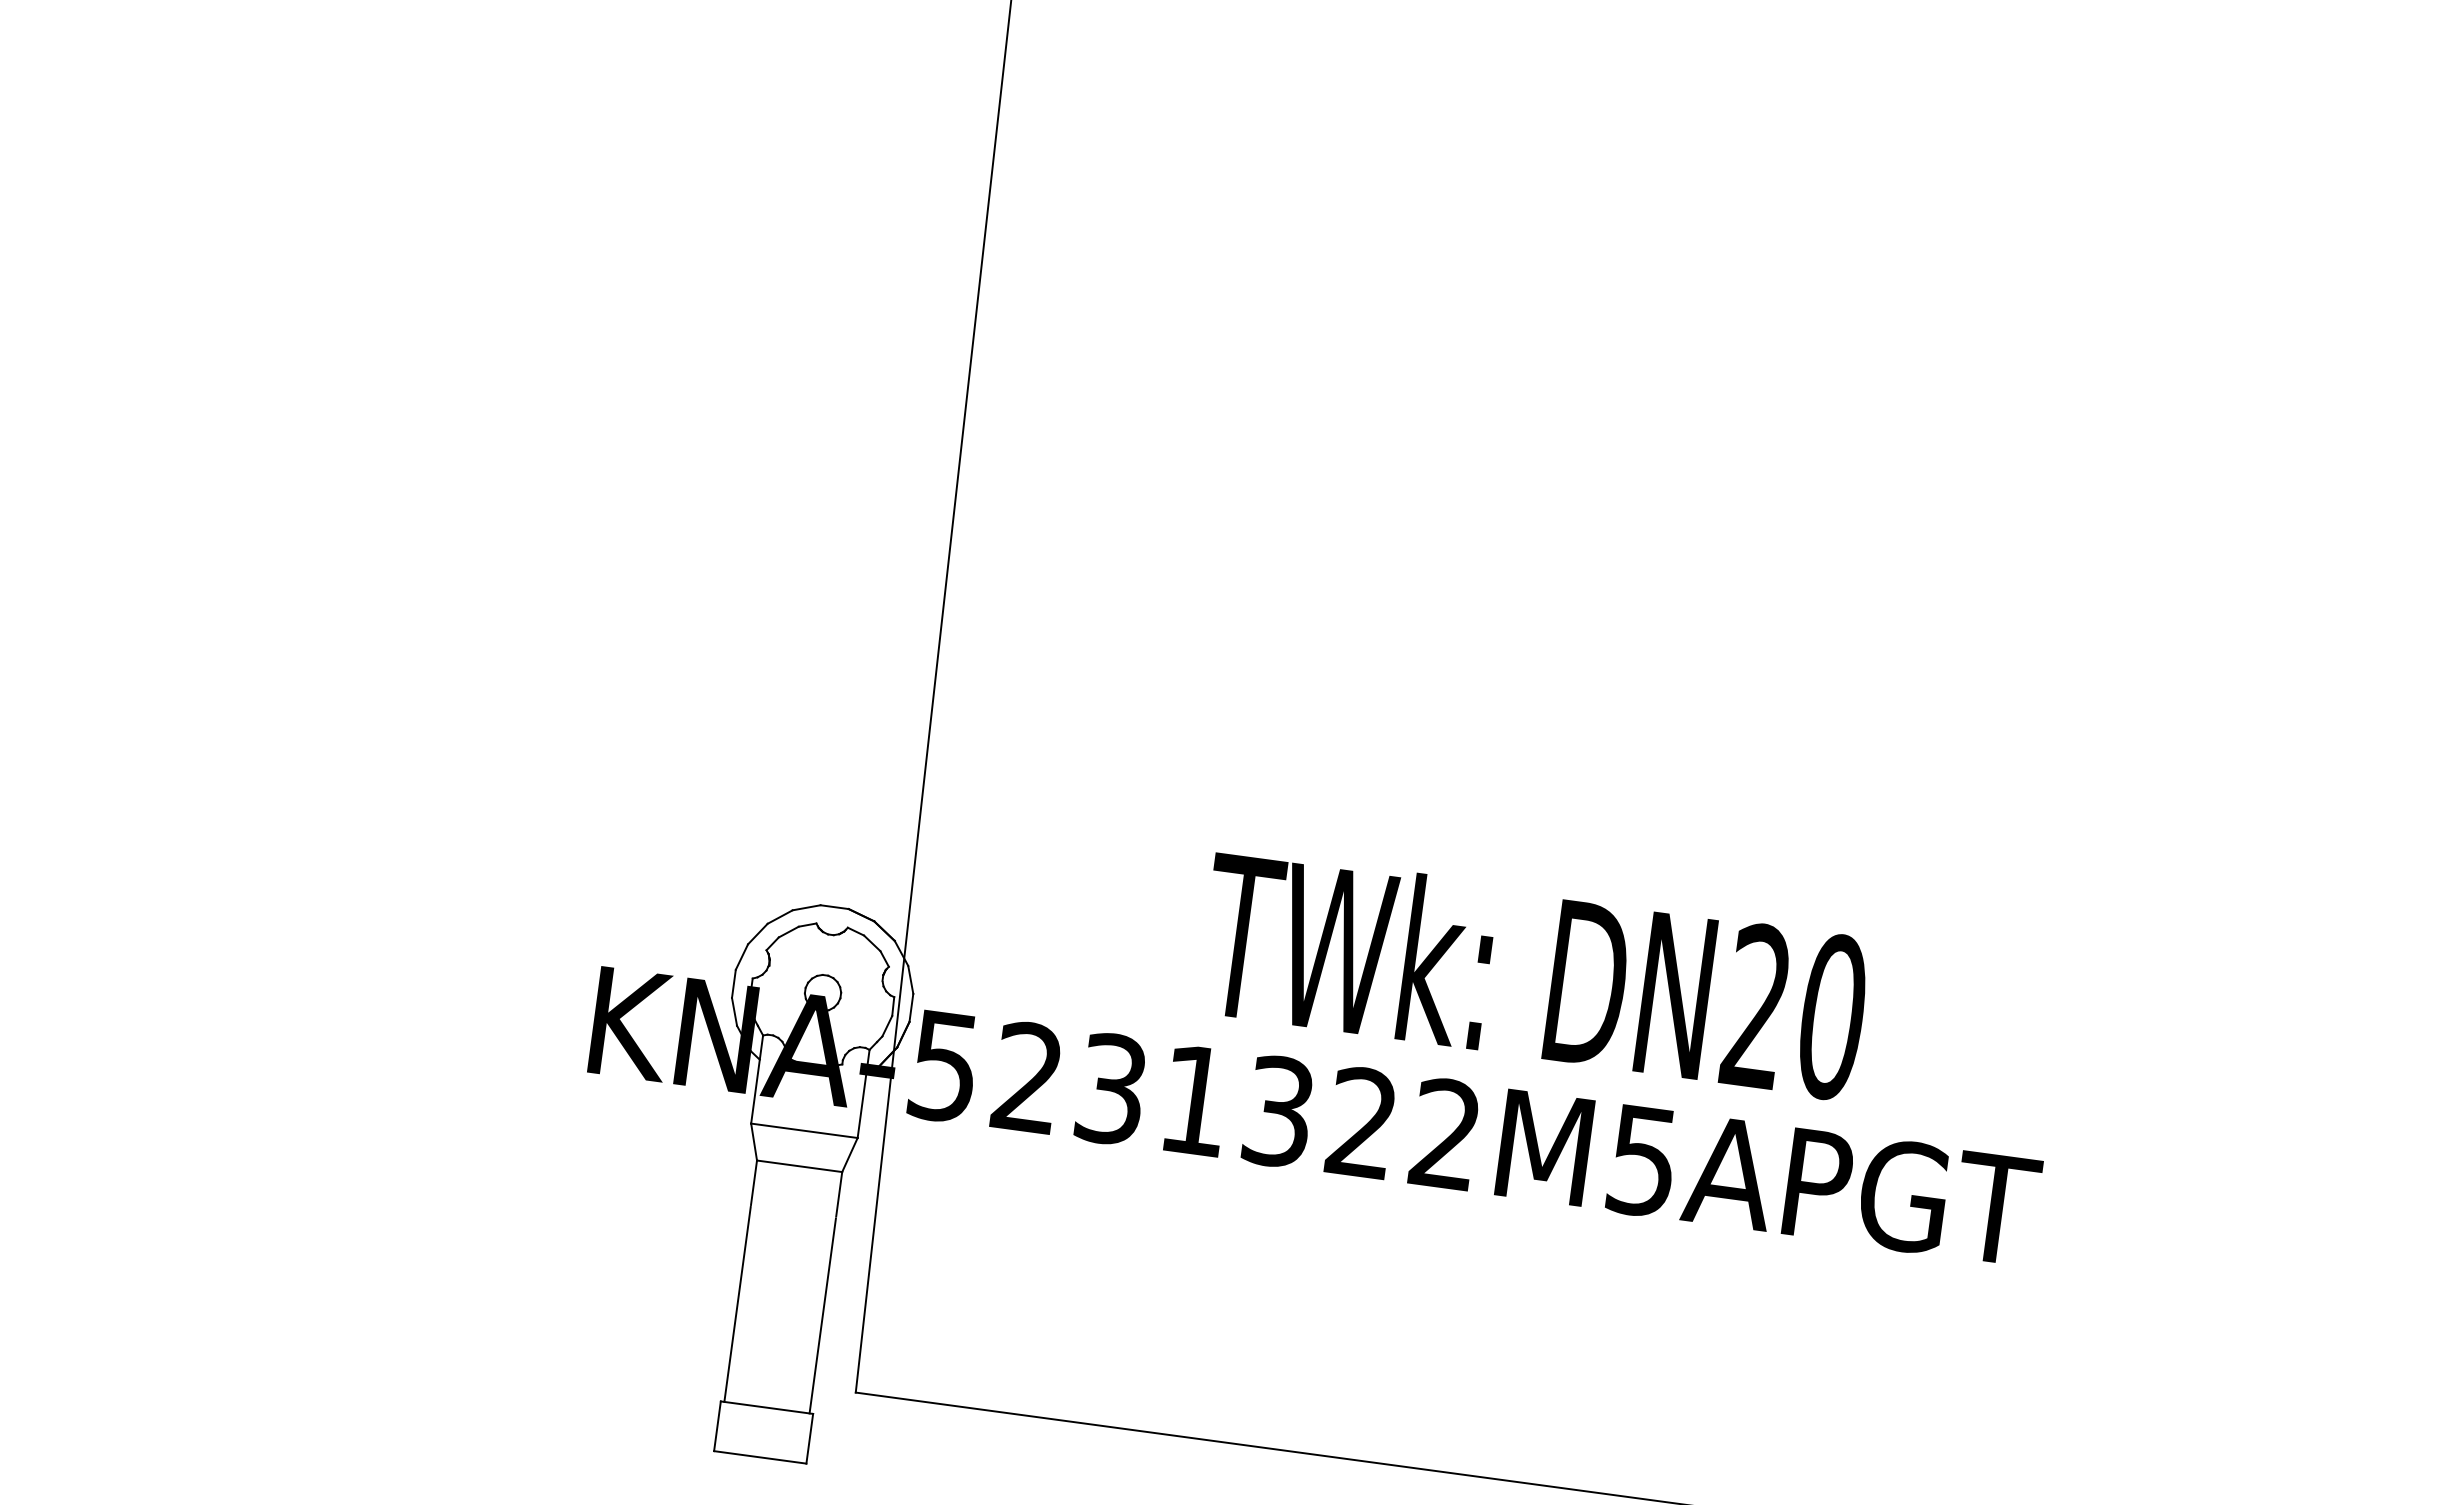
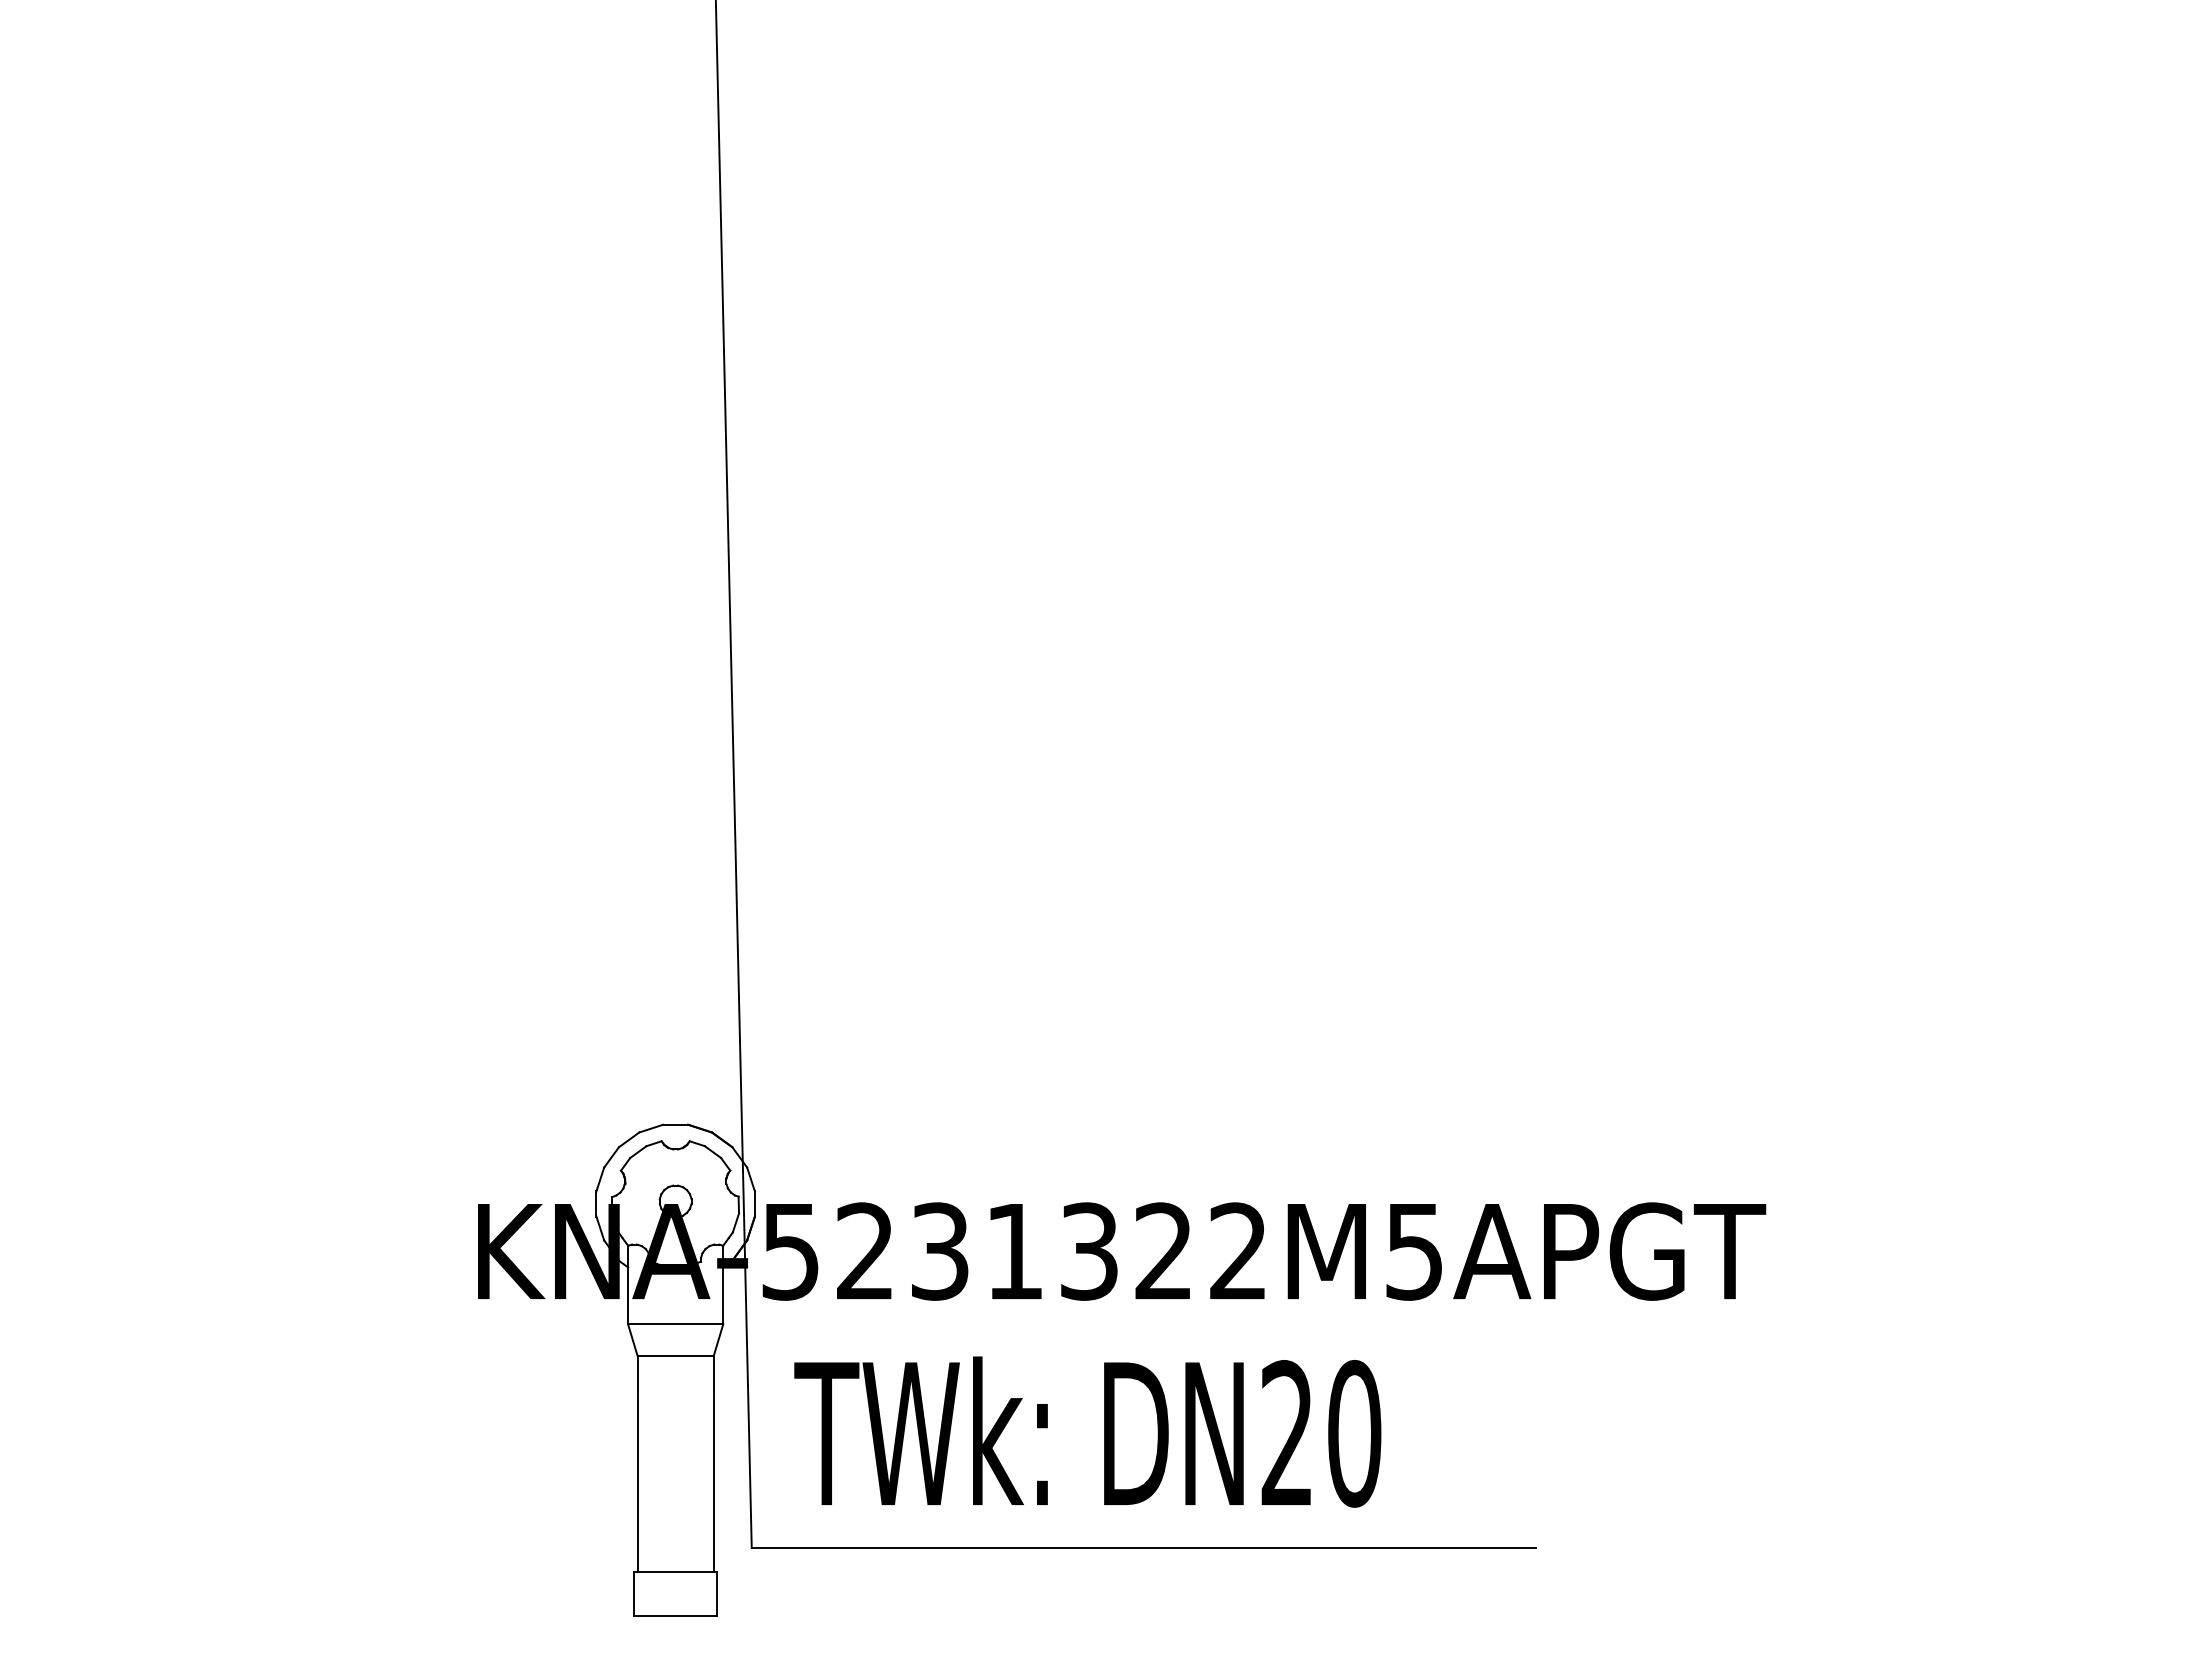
text: (1533, 973) -> (1087, 1431), moved

